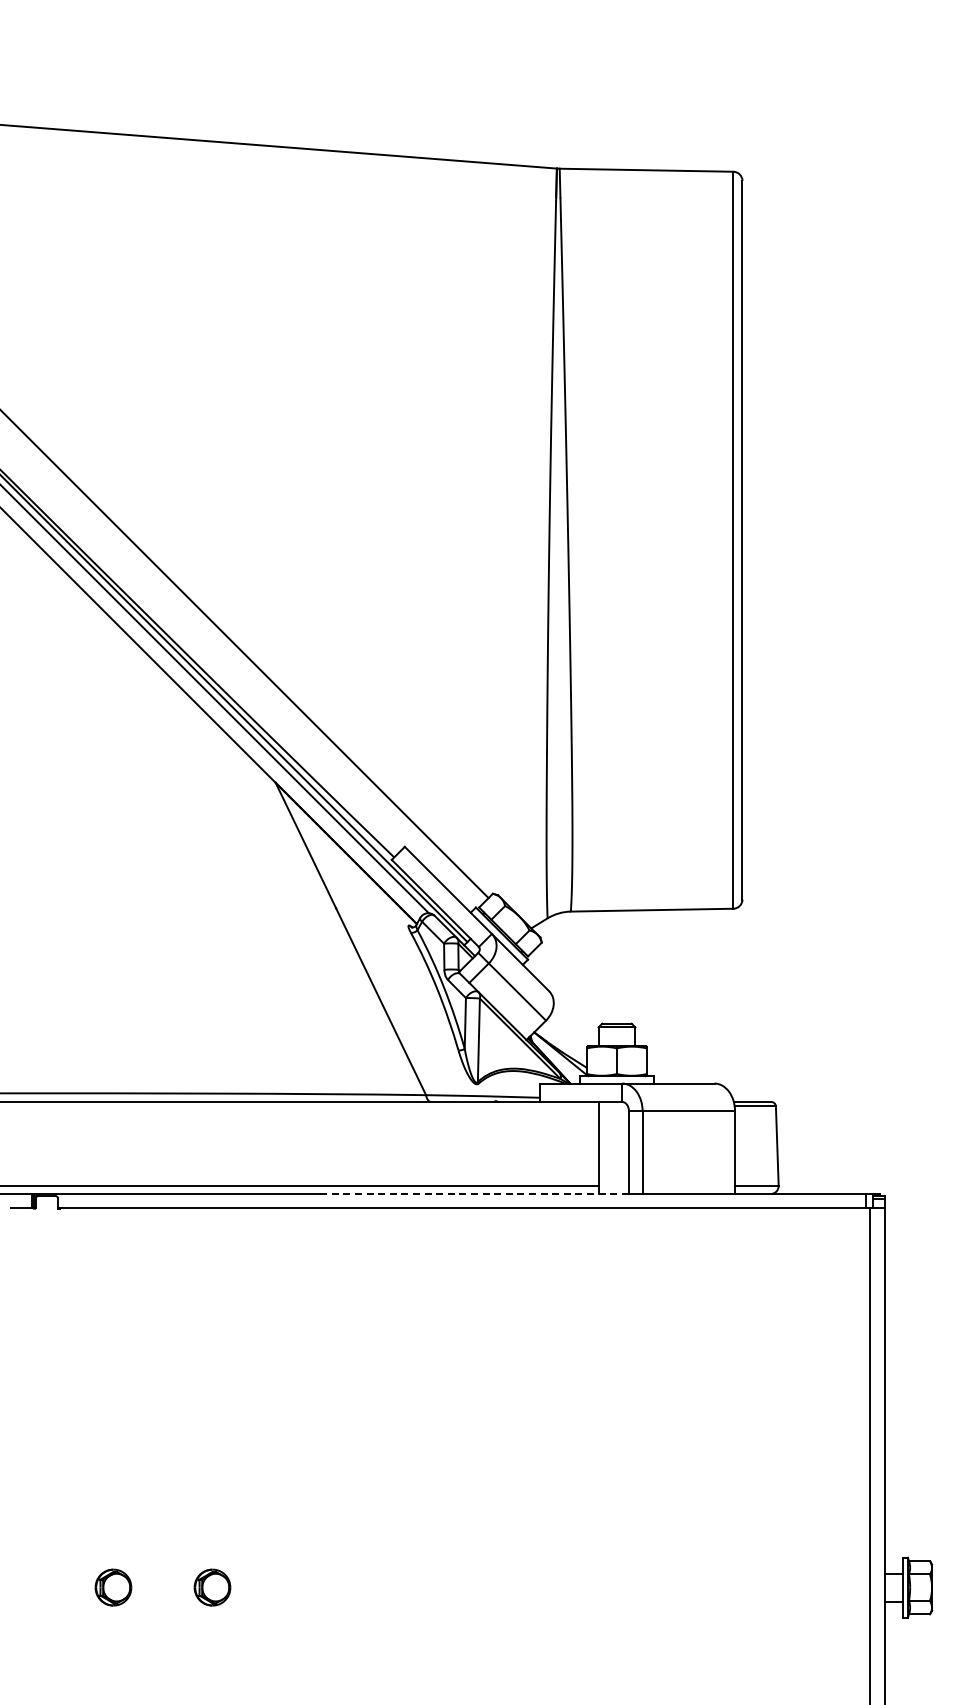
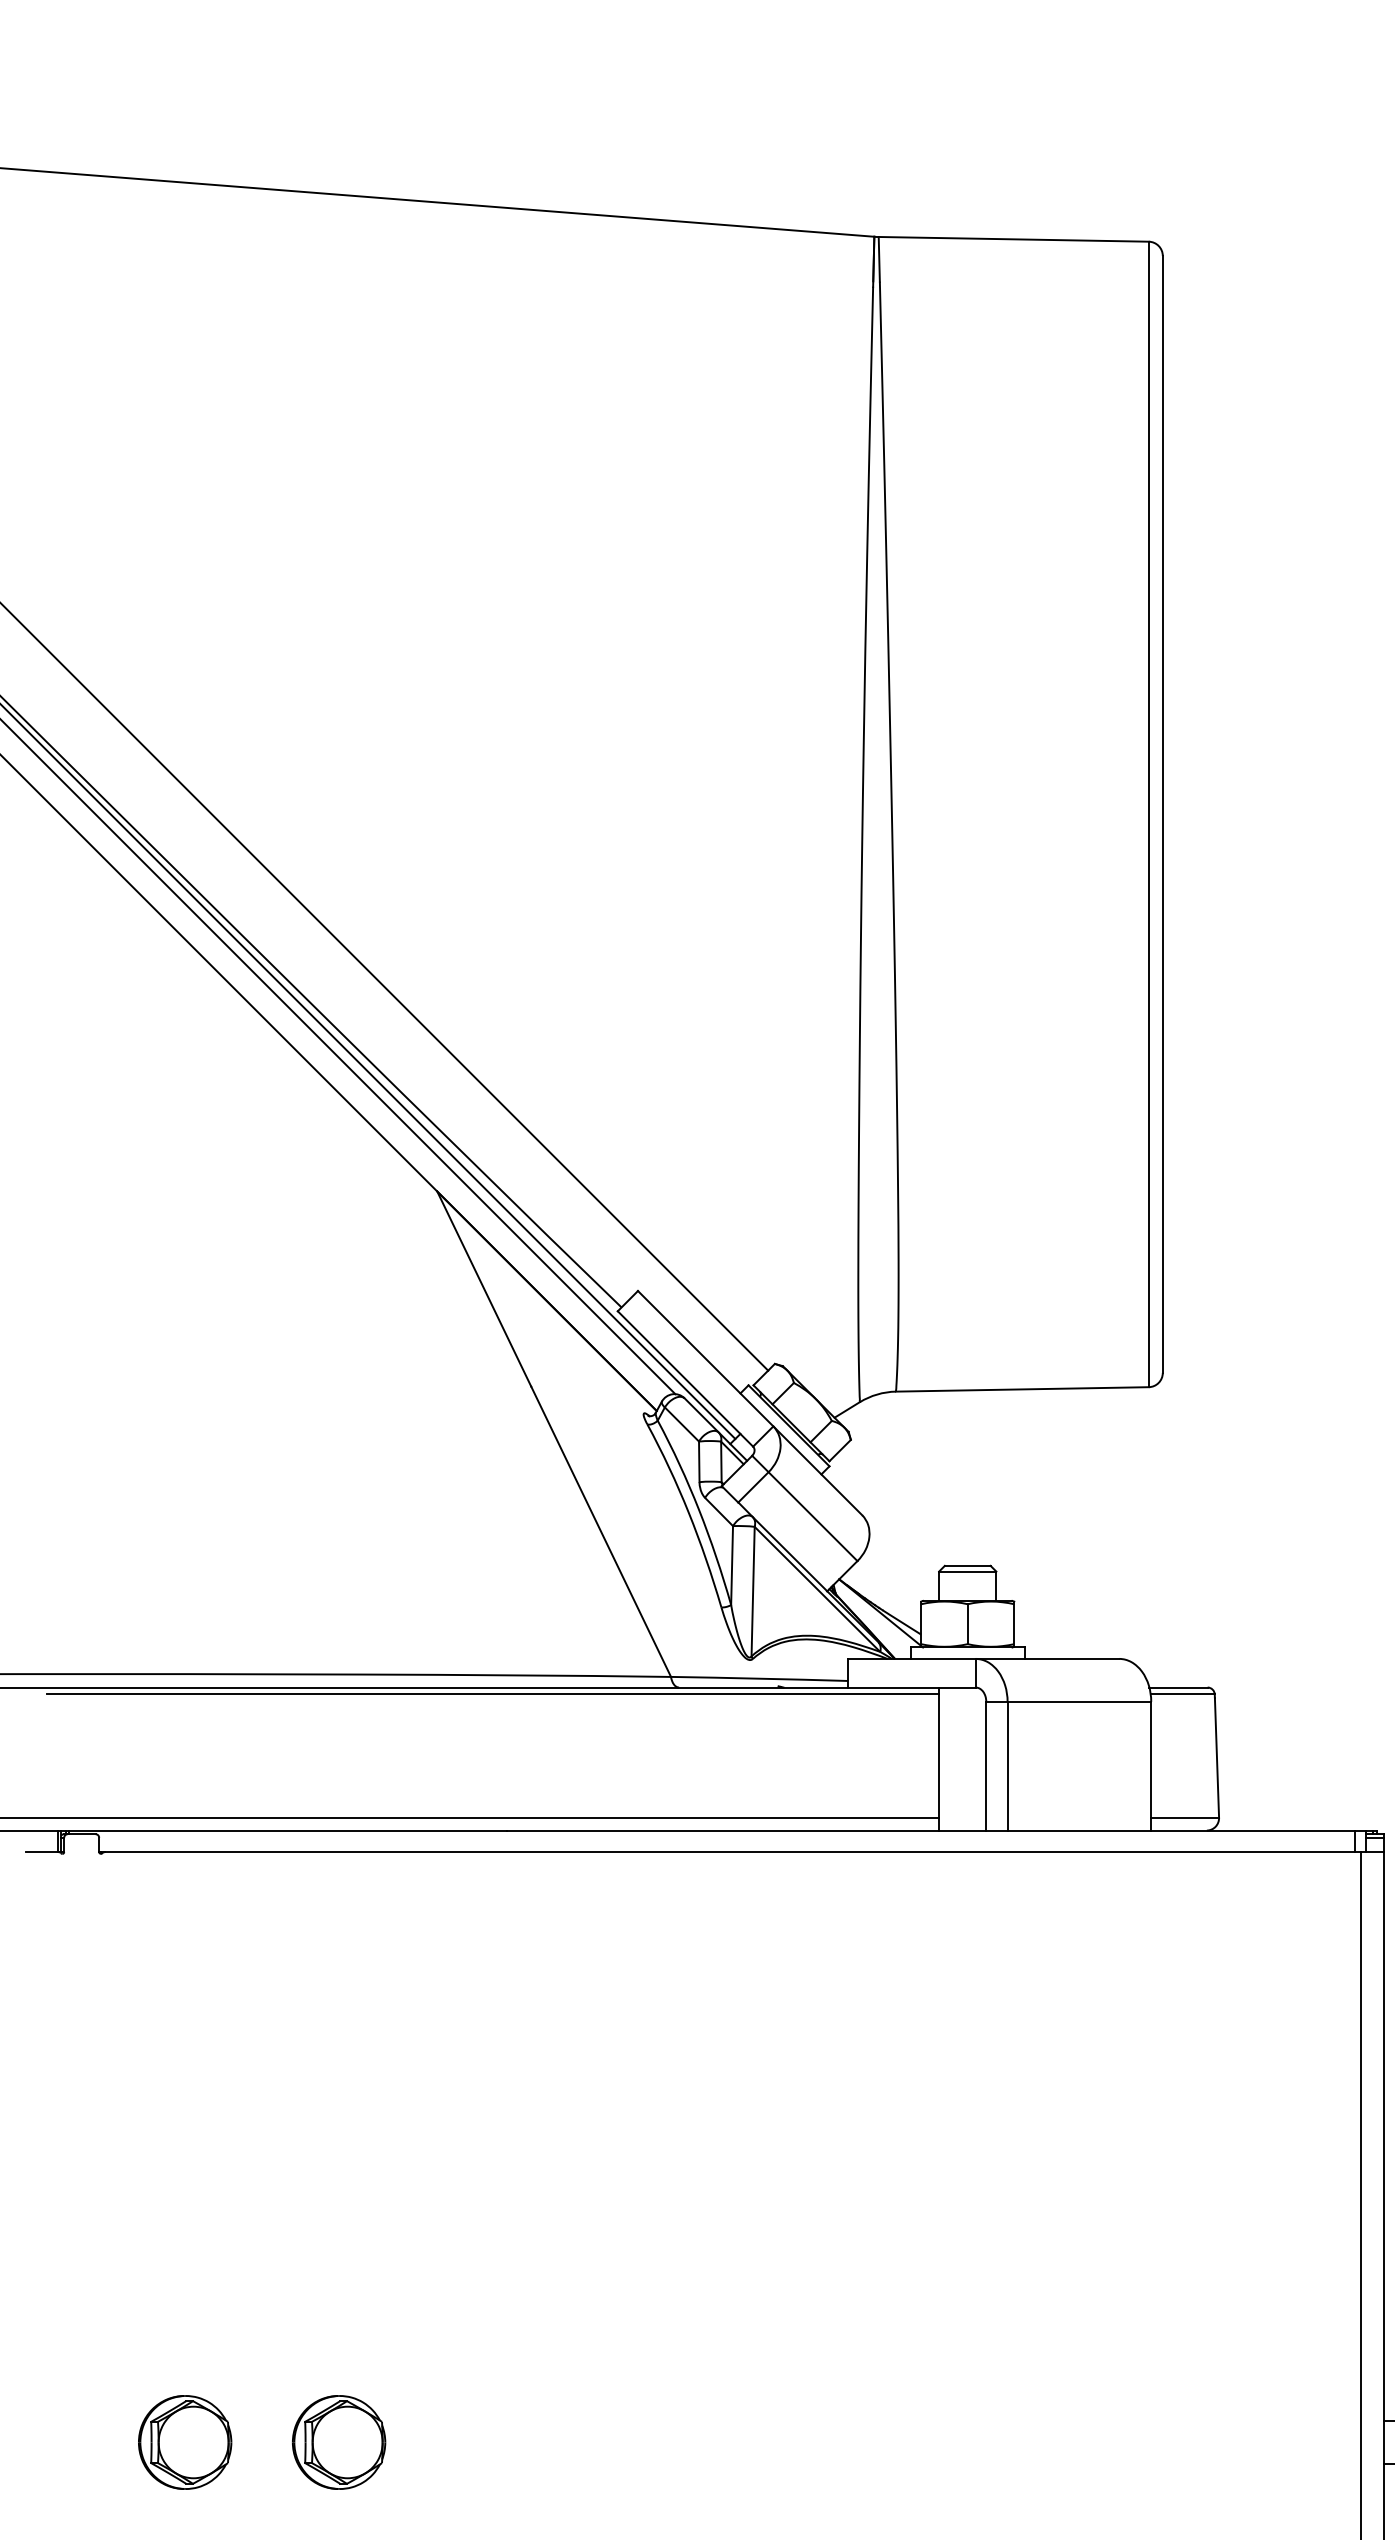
line: (311, 1106) -> (492, 1694), added
line: (474, 1194) -> (746, 1831), dashed -> solid
part: (113, 1587) -> (185, 2442), size x1.67
part: (212, 1587) -> (339, 2442), size x1.67

